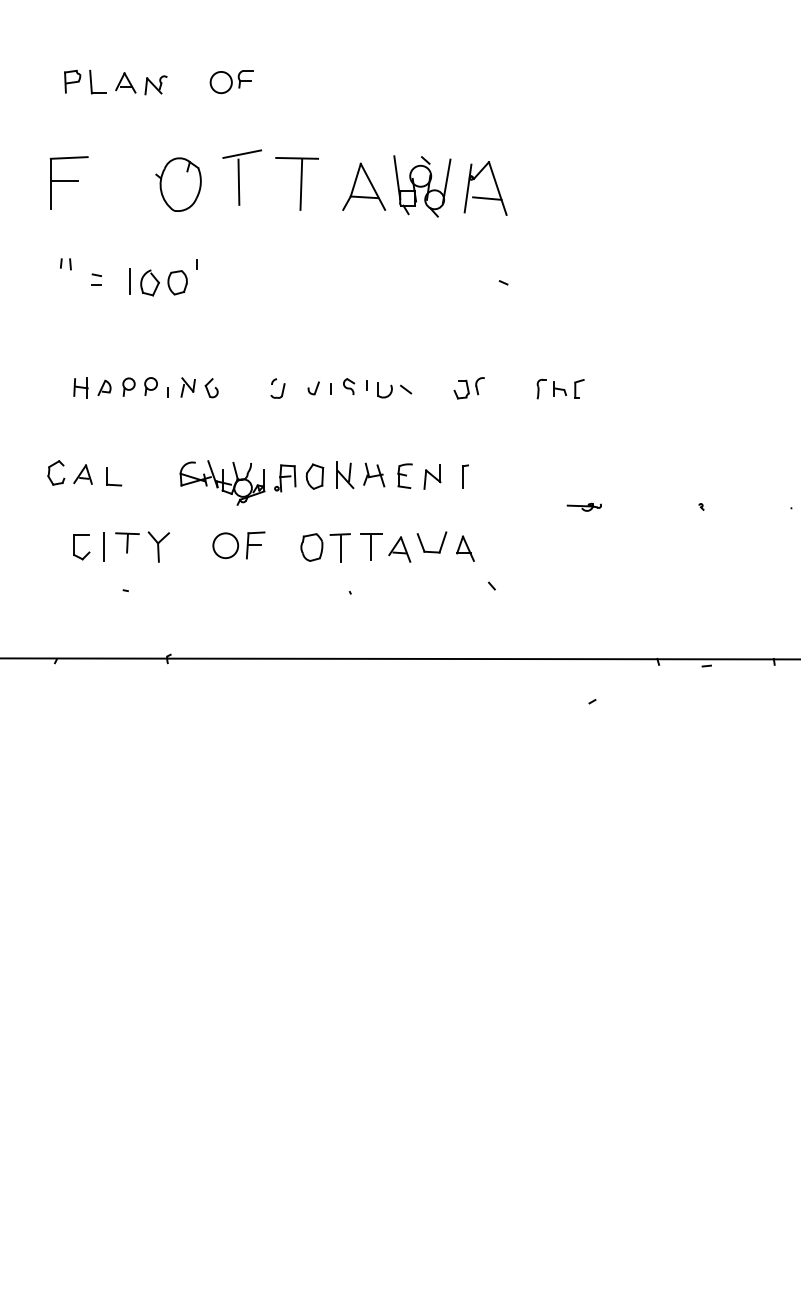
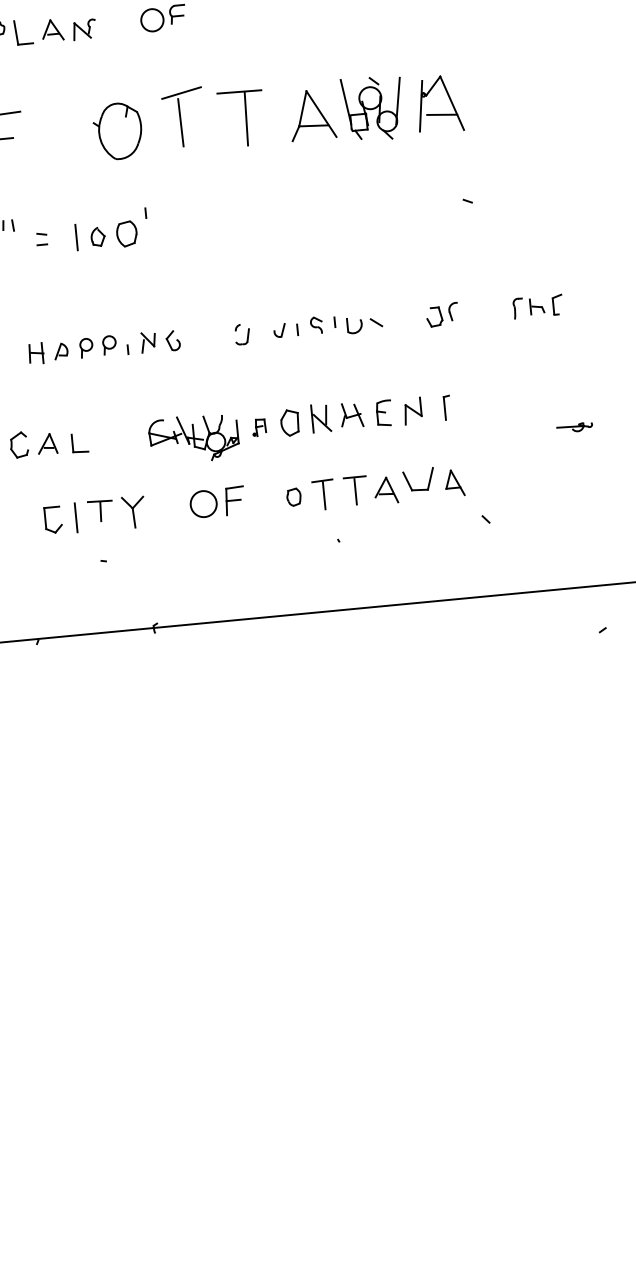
part: (149, 282) -> (97, 236), size x0.7
part: (285, 478) -> (259, 427), size x0.6
part: (311, 547) -> (293, 497), size x0.6

